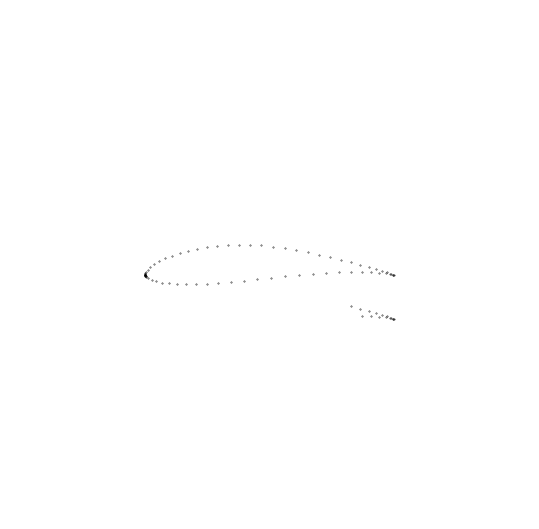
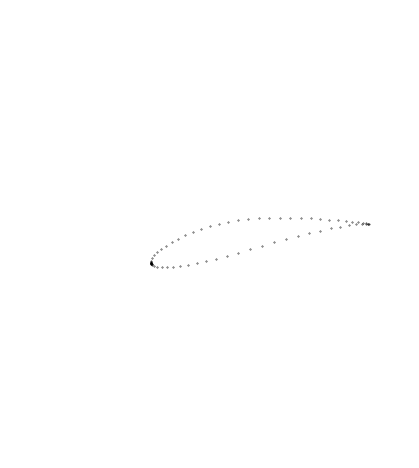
part: (372, 312) -> (356, 260), removed

